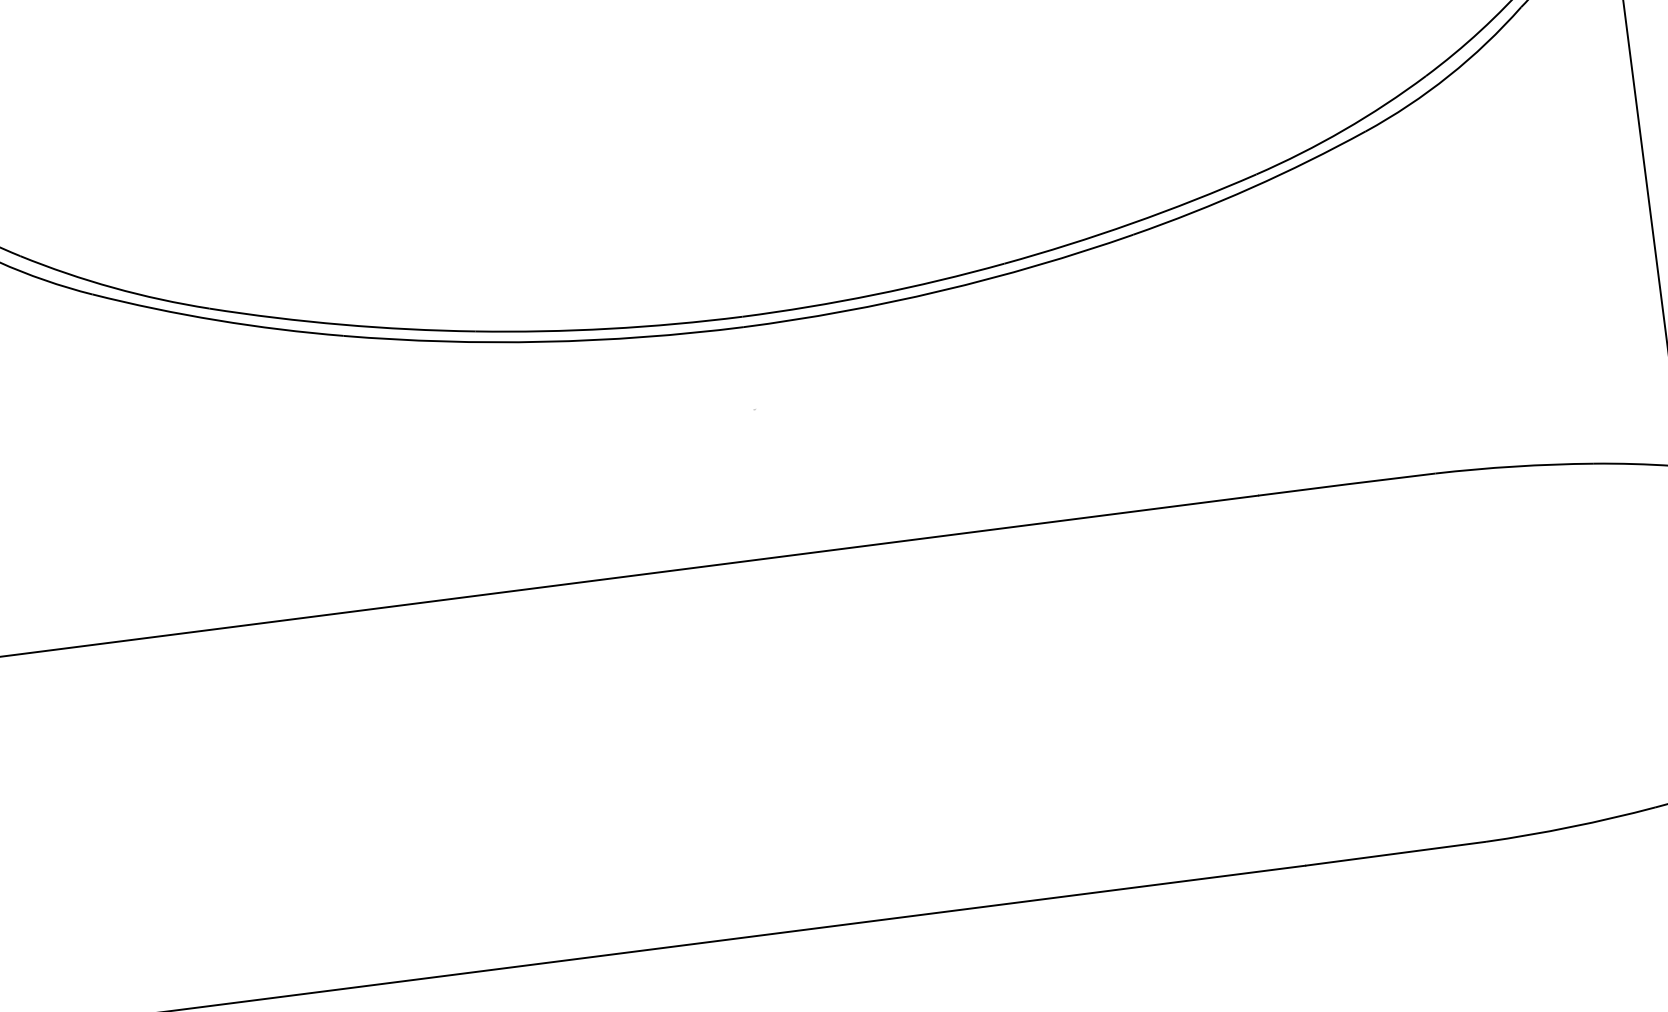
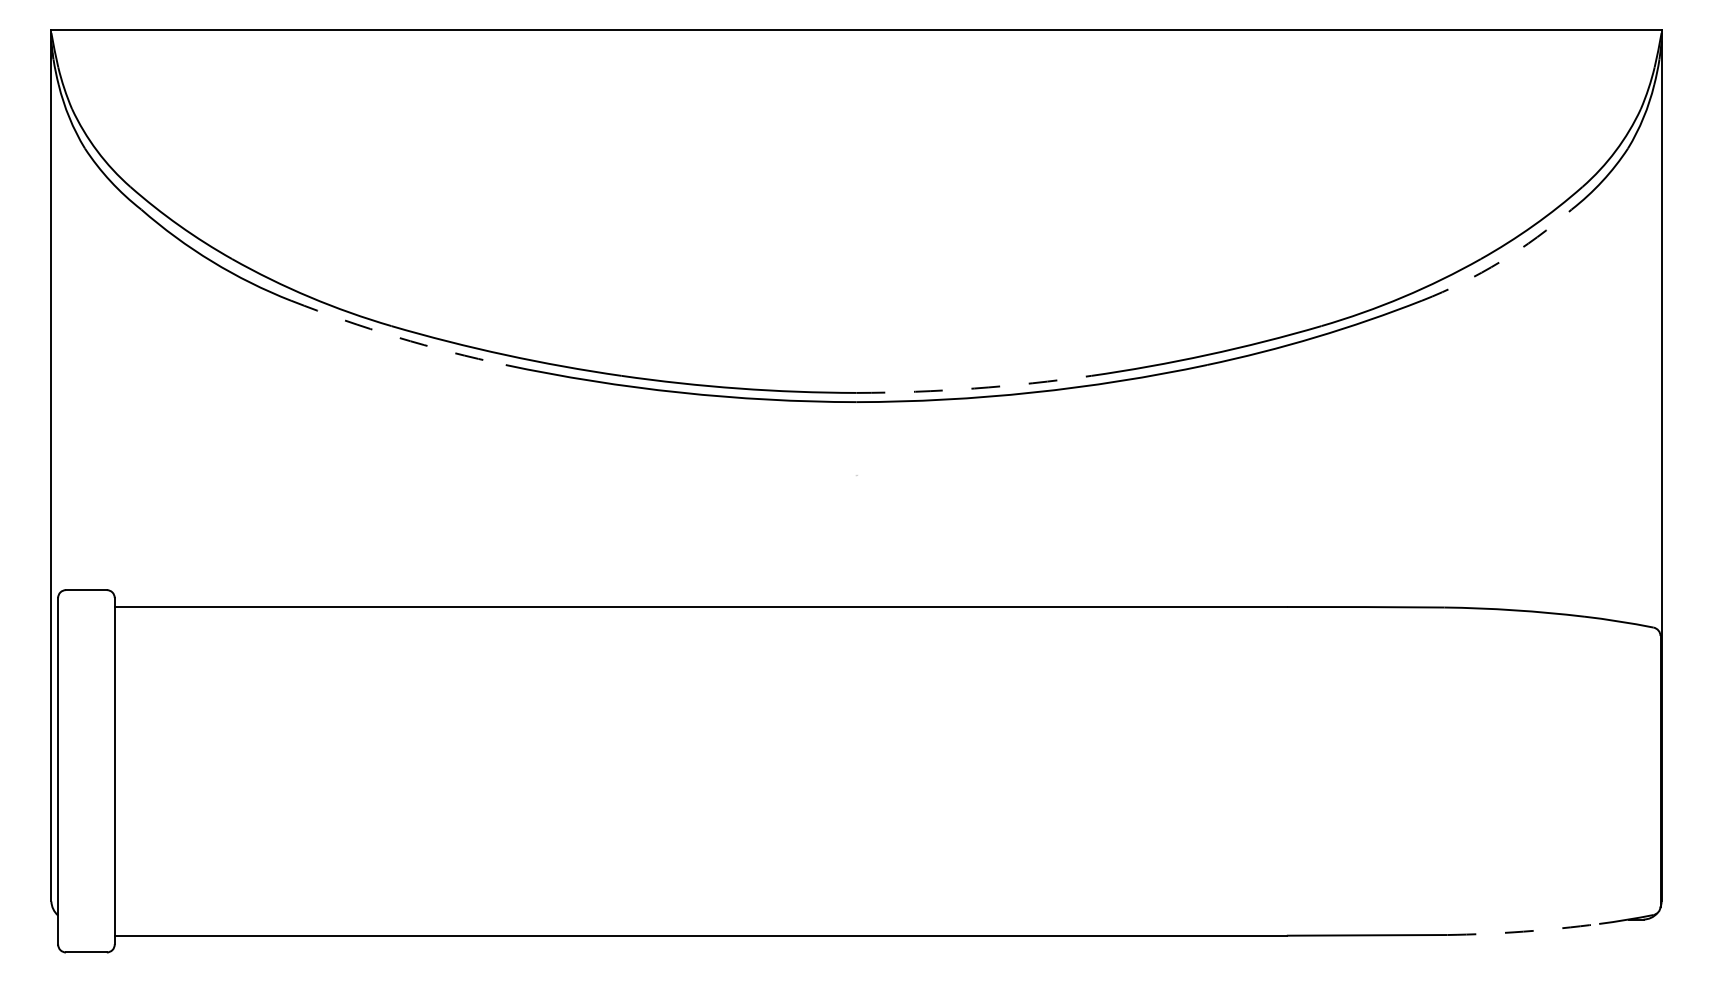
arc: (1448, 75) -> (1500, 261), solid -> dashed
arc: (874, 294) -> (974, 388), solid -> dashed
arc: (217, 320) -> (397, 337), solid -> dashed
arc: (1571, 826) -> (1523, 931), solid -> dashed

